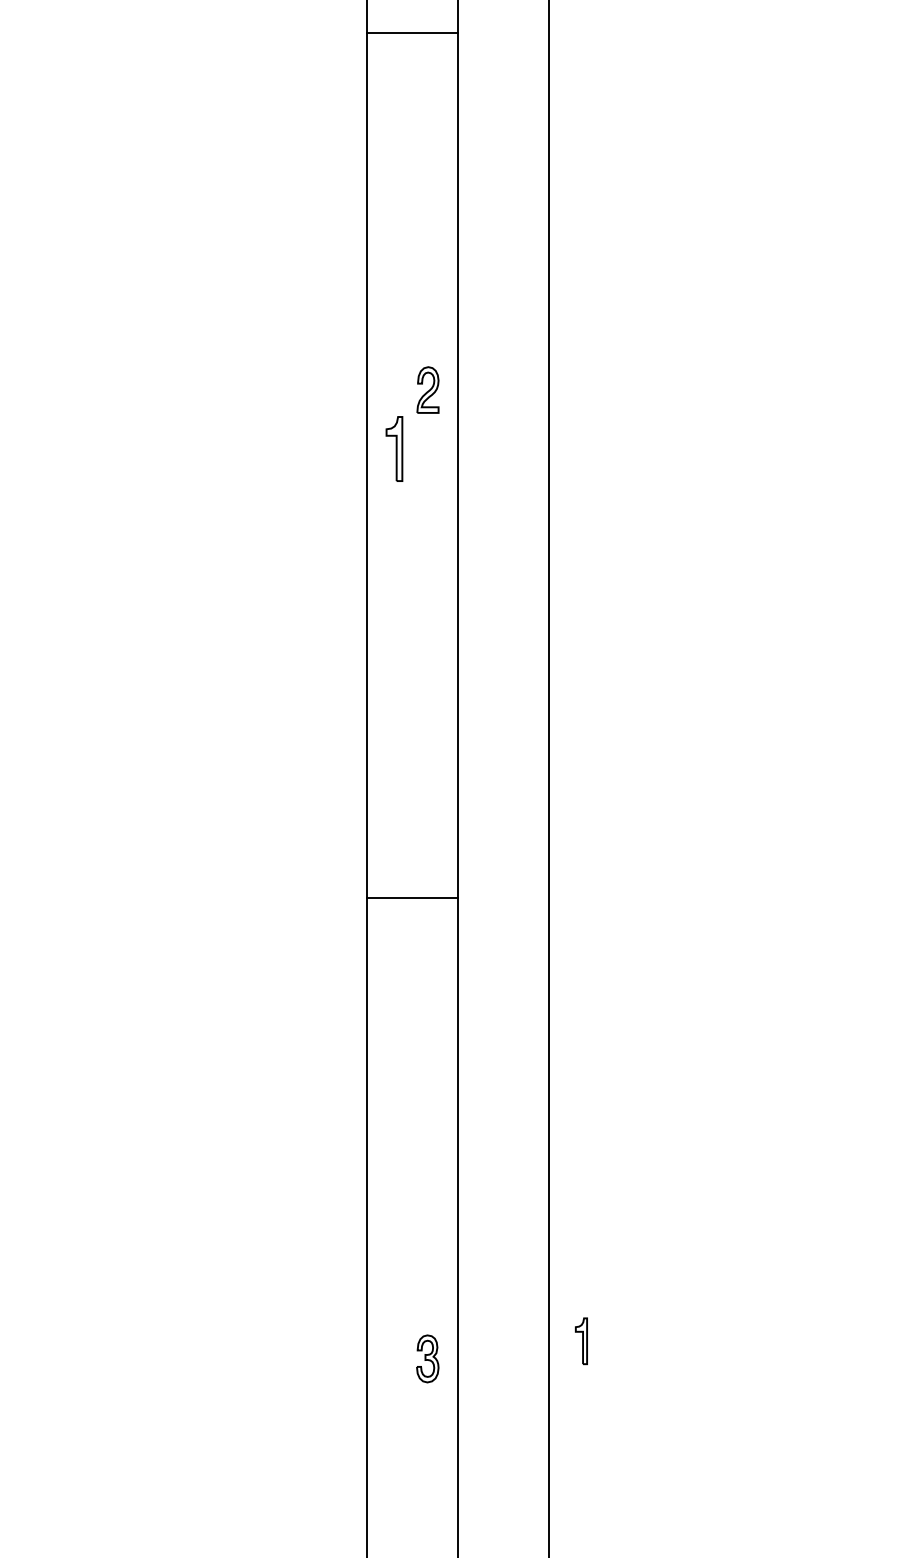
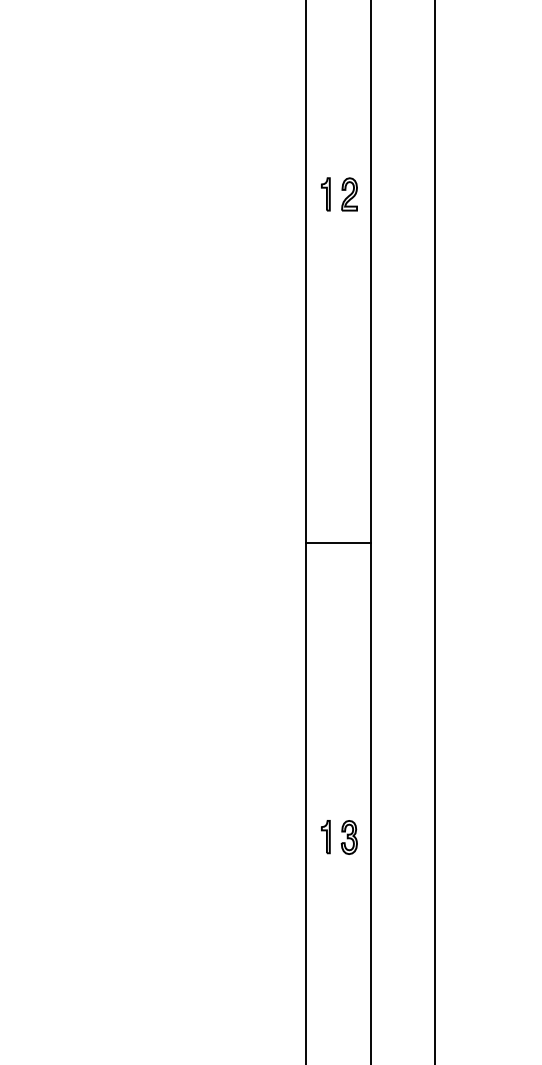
part: (427, 389) -> (349, 194), moved
part: (394, 448) -> (325, 194), size x0.71
line: (412, 898) -> (338, 543), moved
part: (581, 1341) -> (325, 837), moved

